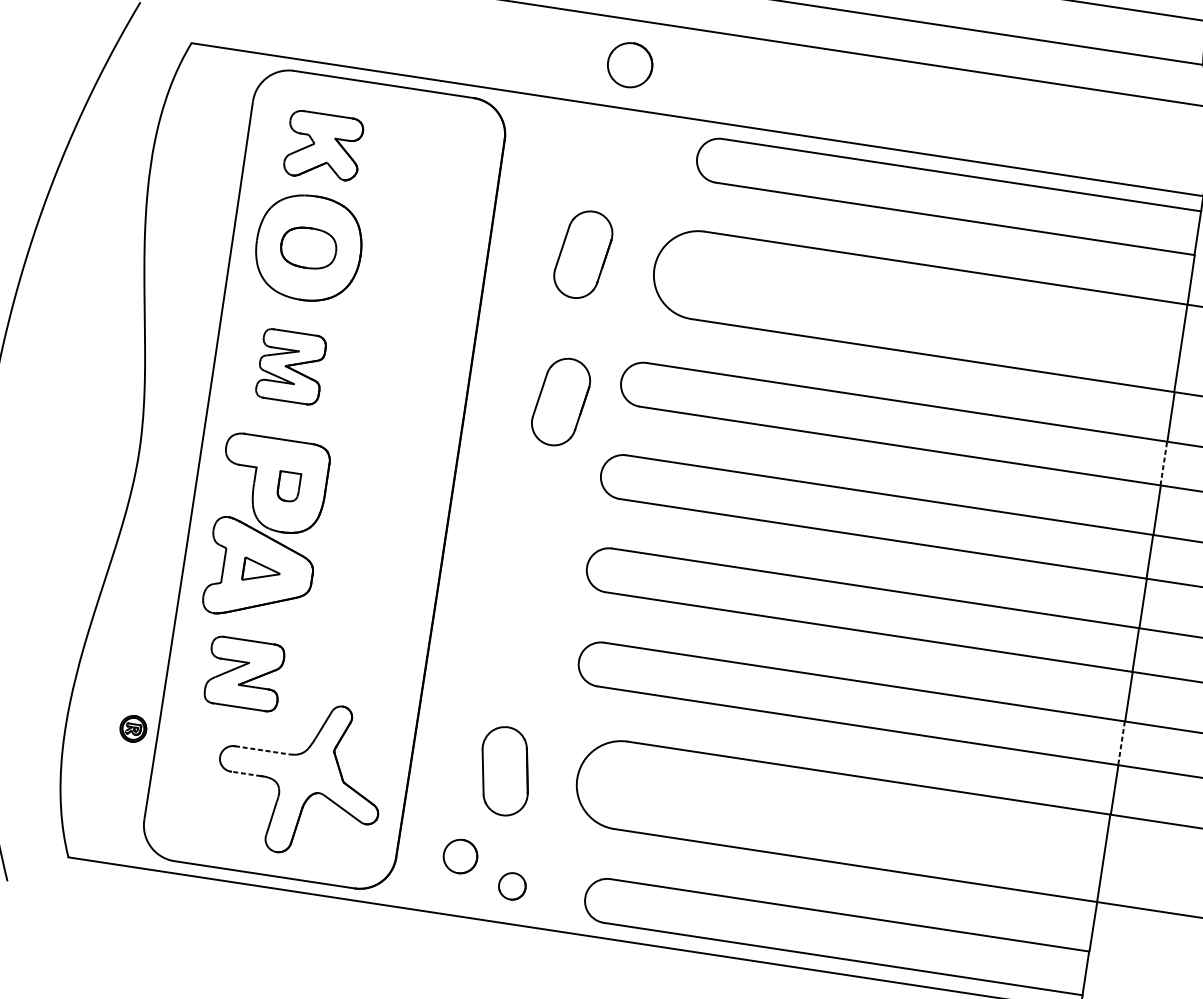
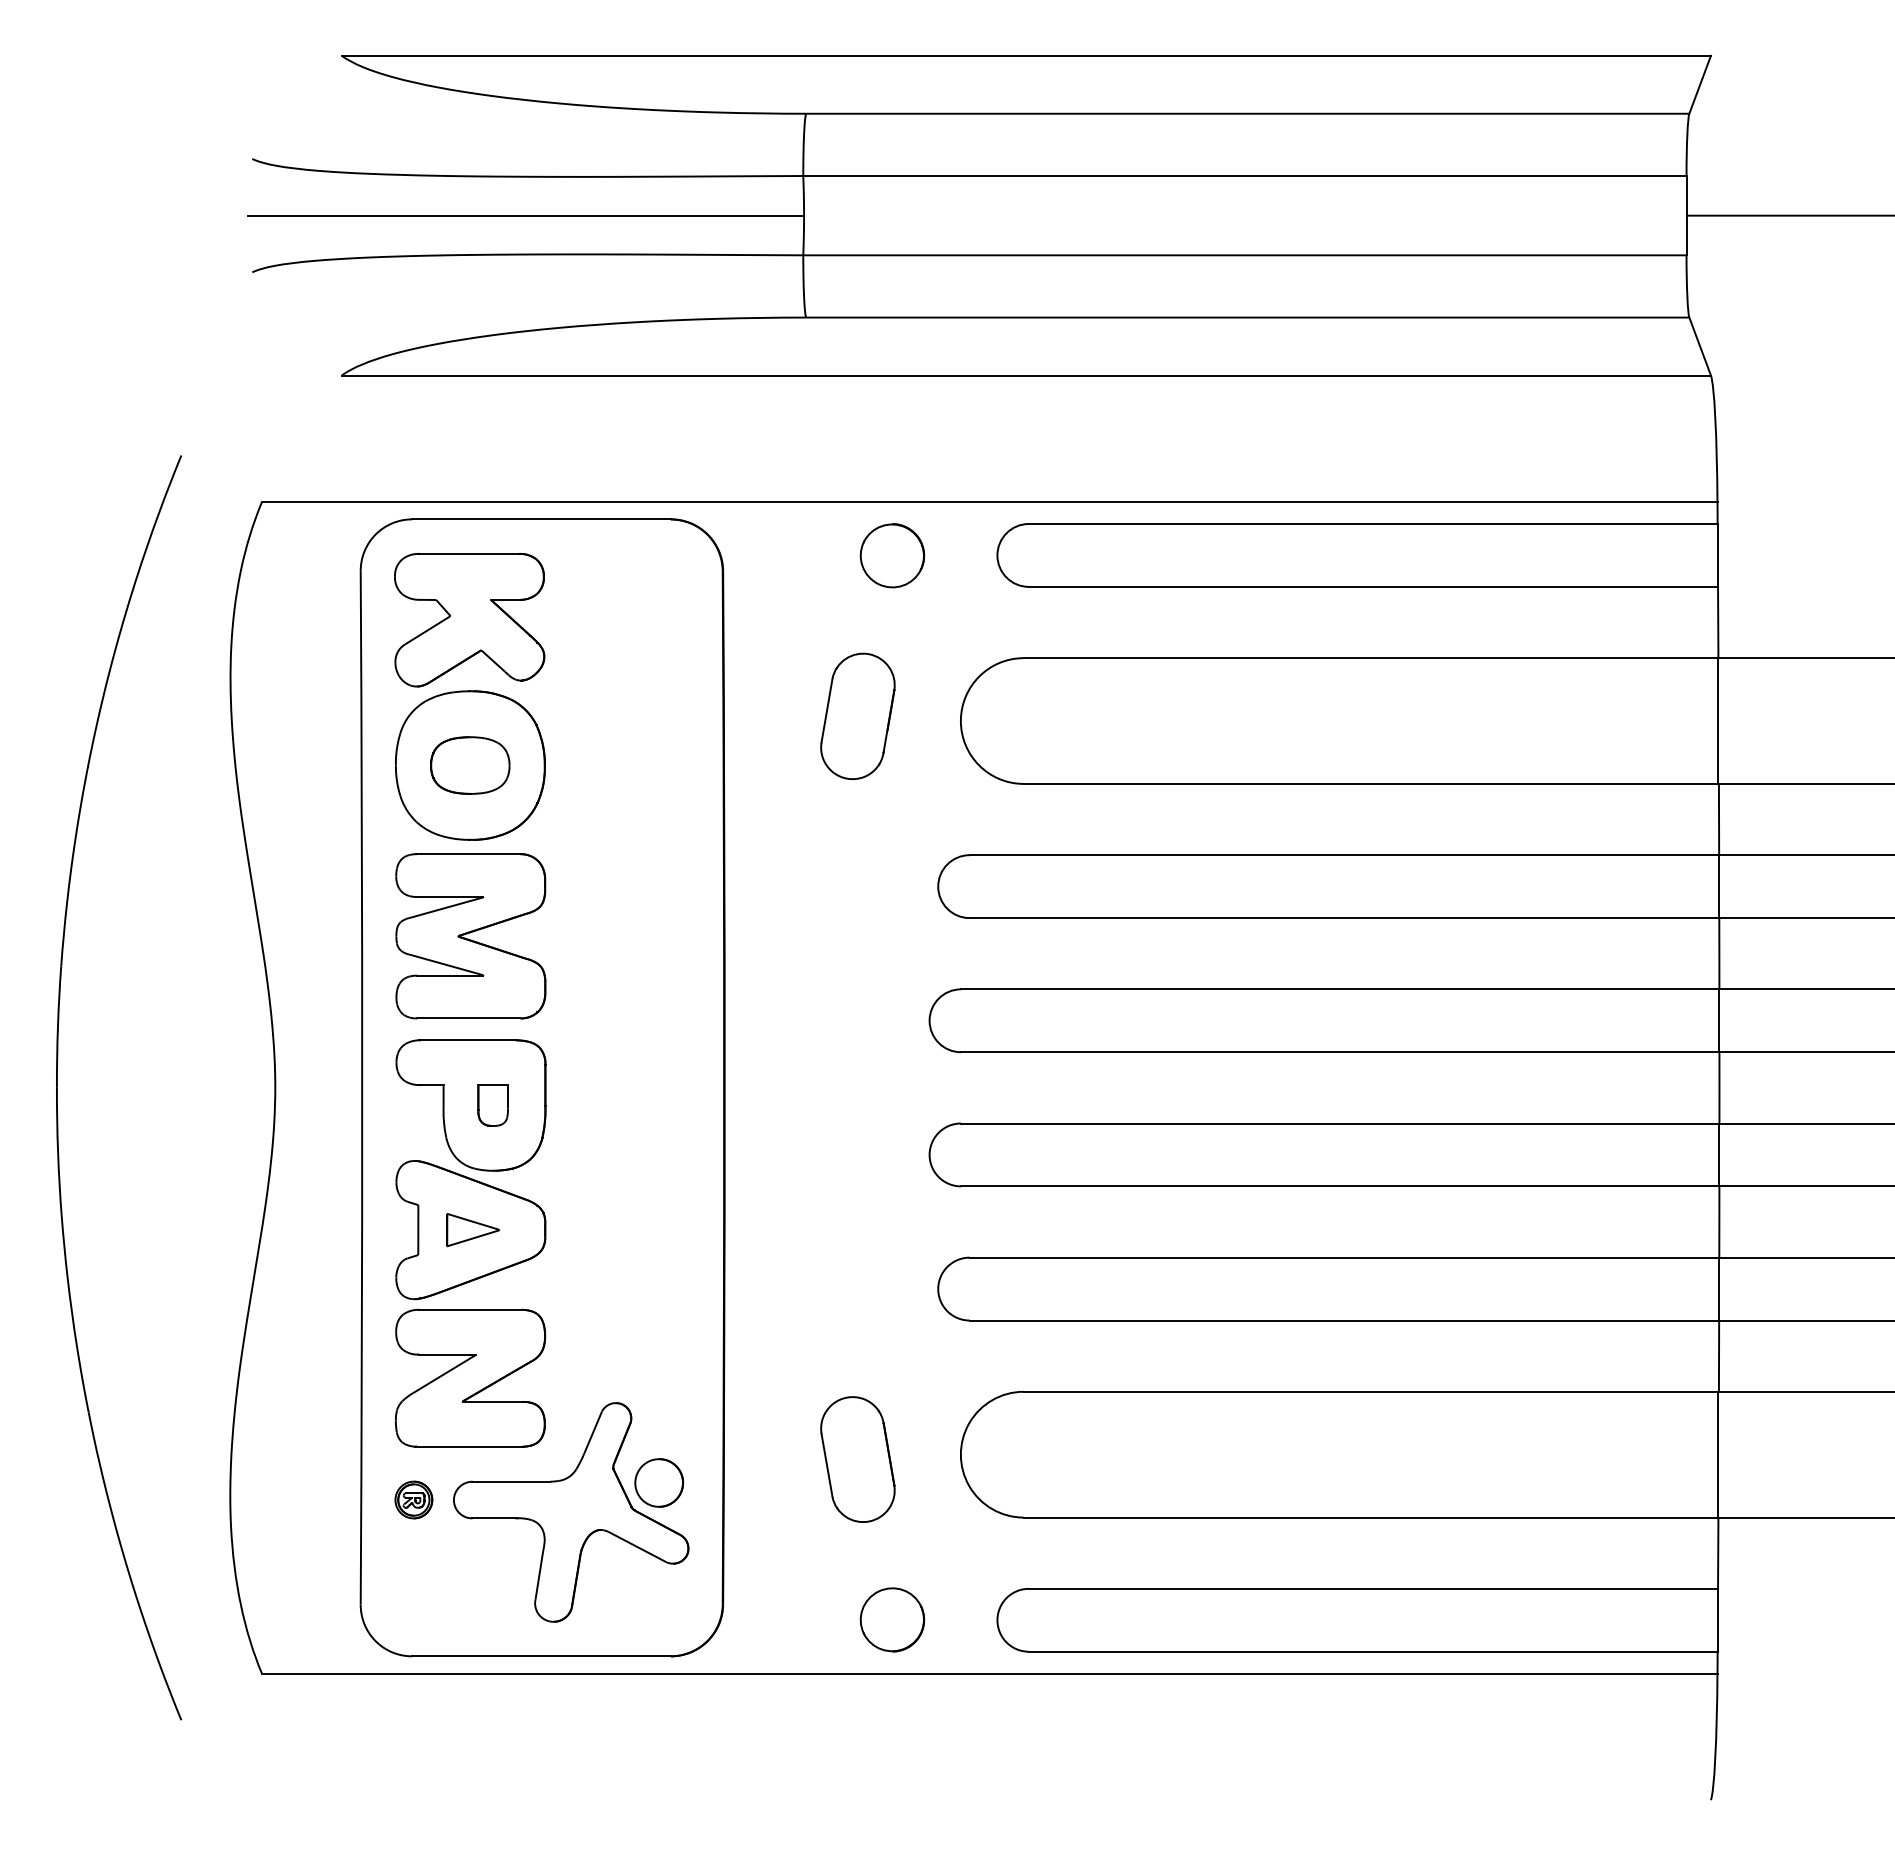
part: (630, 64) -> (892, 555), moved
part: (323, 147) -> (469, 620), size x1.43
part: (290, 366) -> (470, 936), size x1.67
part: (560, 402) -> (857, 928), removed
line: (1163, 463) -> (1718, 886), dashed -> solid
part: (244, 673) -> (470, 1377), size x1.43
part: (133, 728) -> (413, 1499), moved
line: (1121, 743) -> (1718, 1289), dashed -> solid
line: (262, 750) -> (511, 1481), dashed -> solid
line: (246, 774) -> (494, 1518), dashed -> solid
part: (460, 856) -> (659, 1482), moved
part: (512, 886) -> (892, 1619), size x1.67

